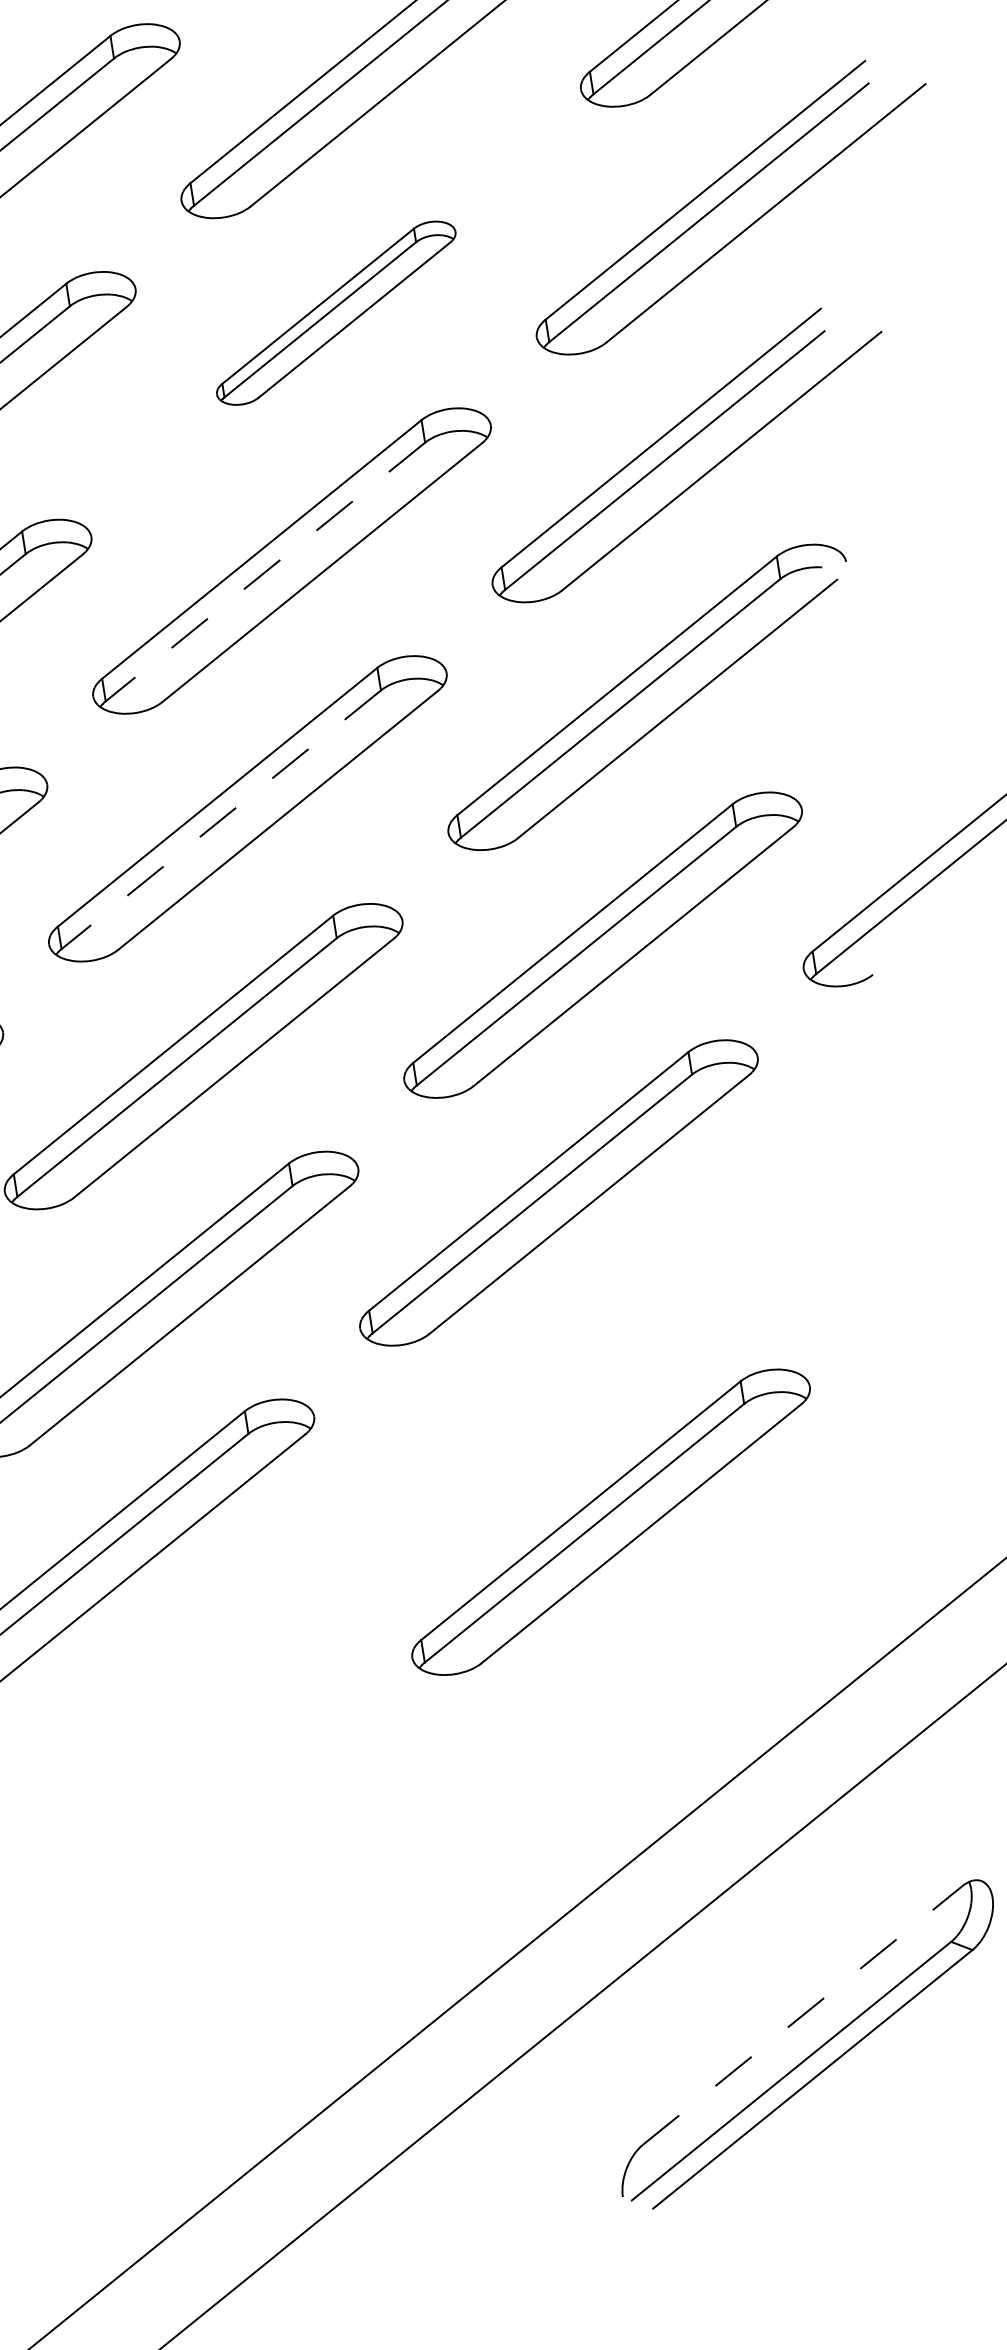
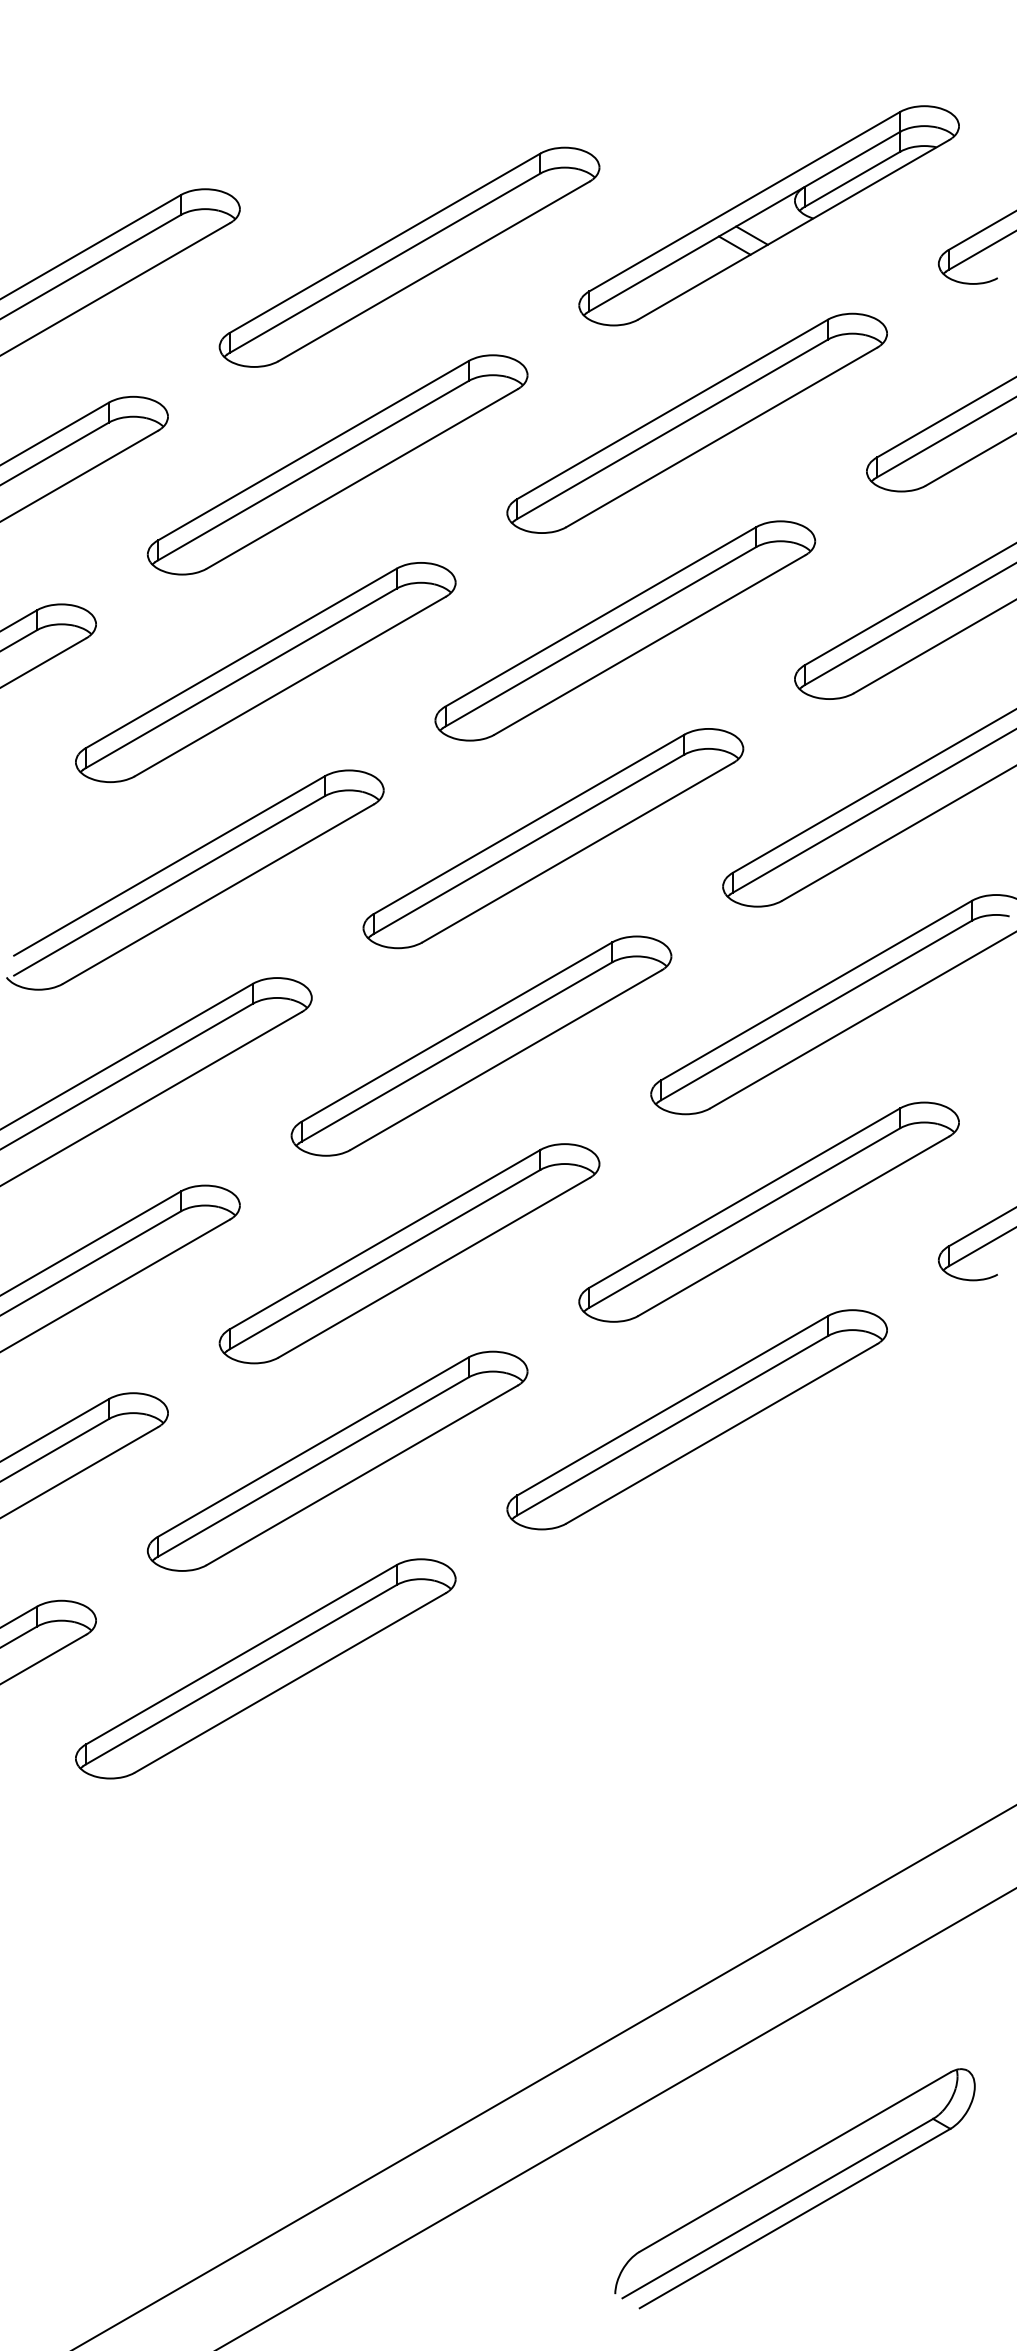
part: (336, 312) -> (625, 630), size x1.67
line: (264, 572) -> (528, 844), dashed -> solid
line: (220, 820) -> (456, 1052), dashed -> solid
part: (610, 1522) -> (696, 1710), removed
line: (803, 2014) -> (795, 2161), dashed -> solid

